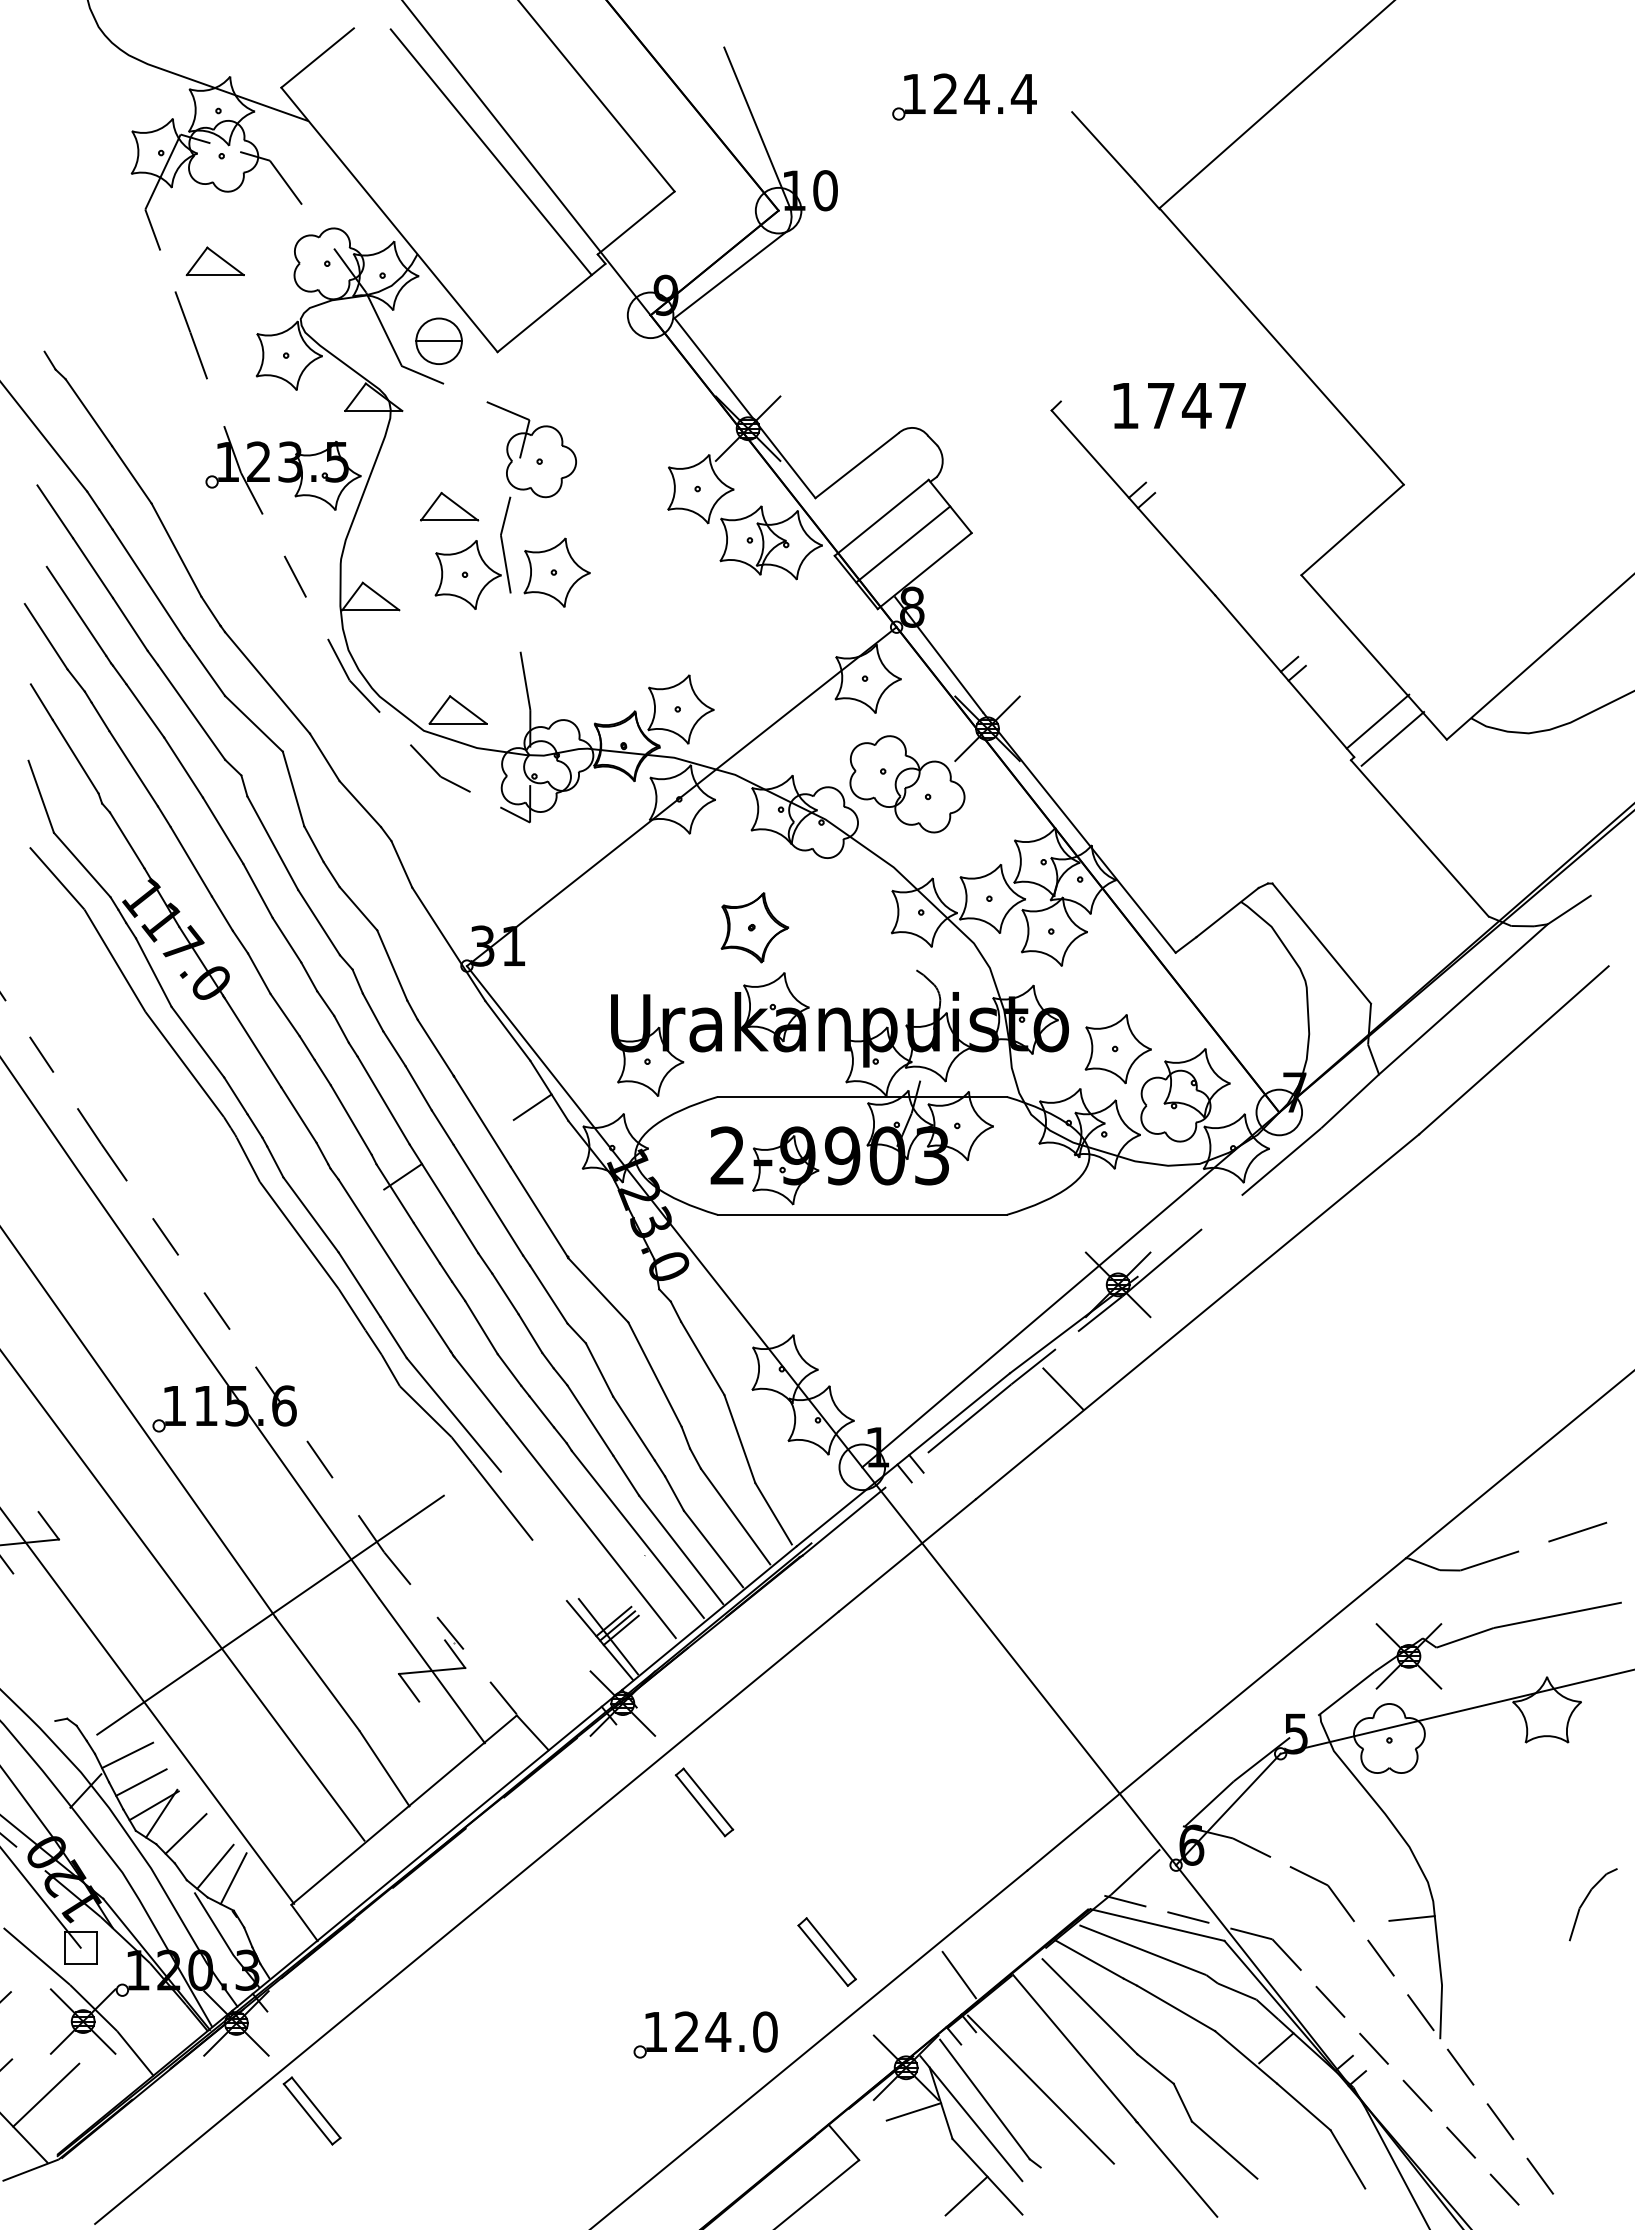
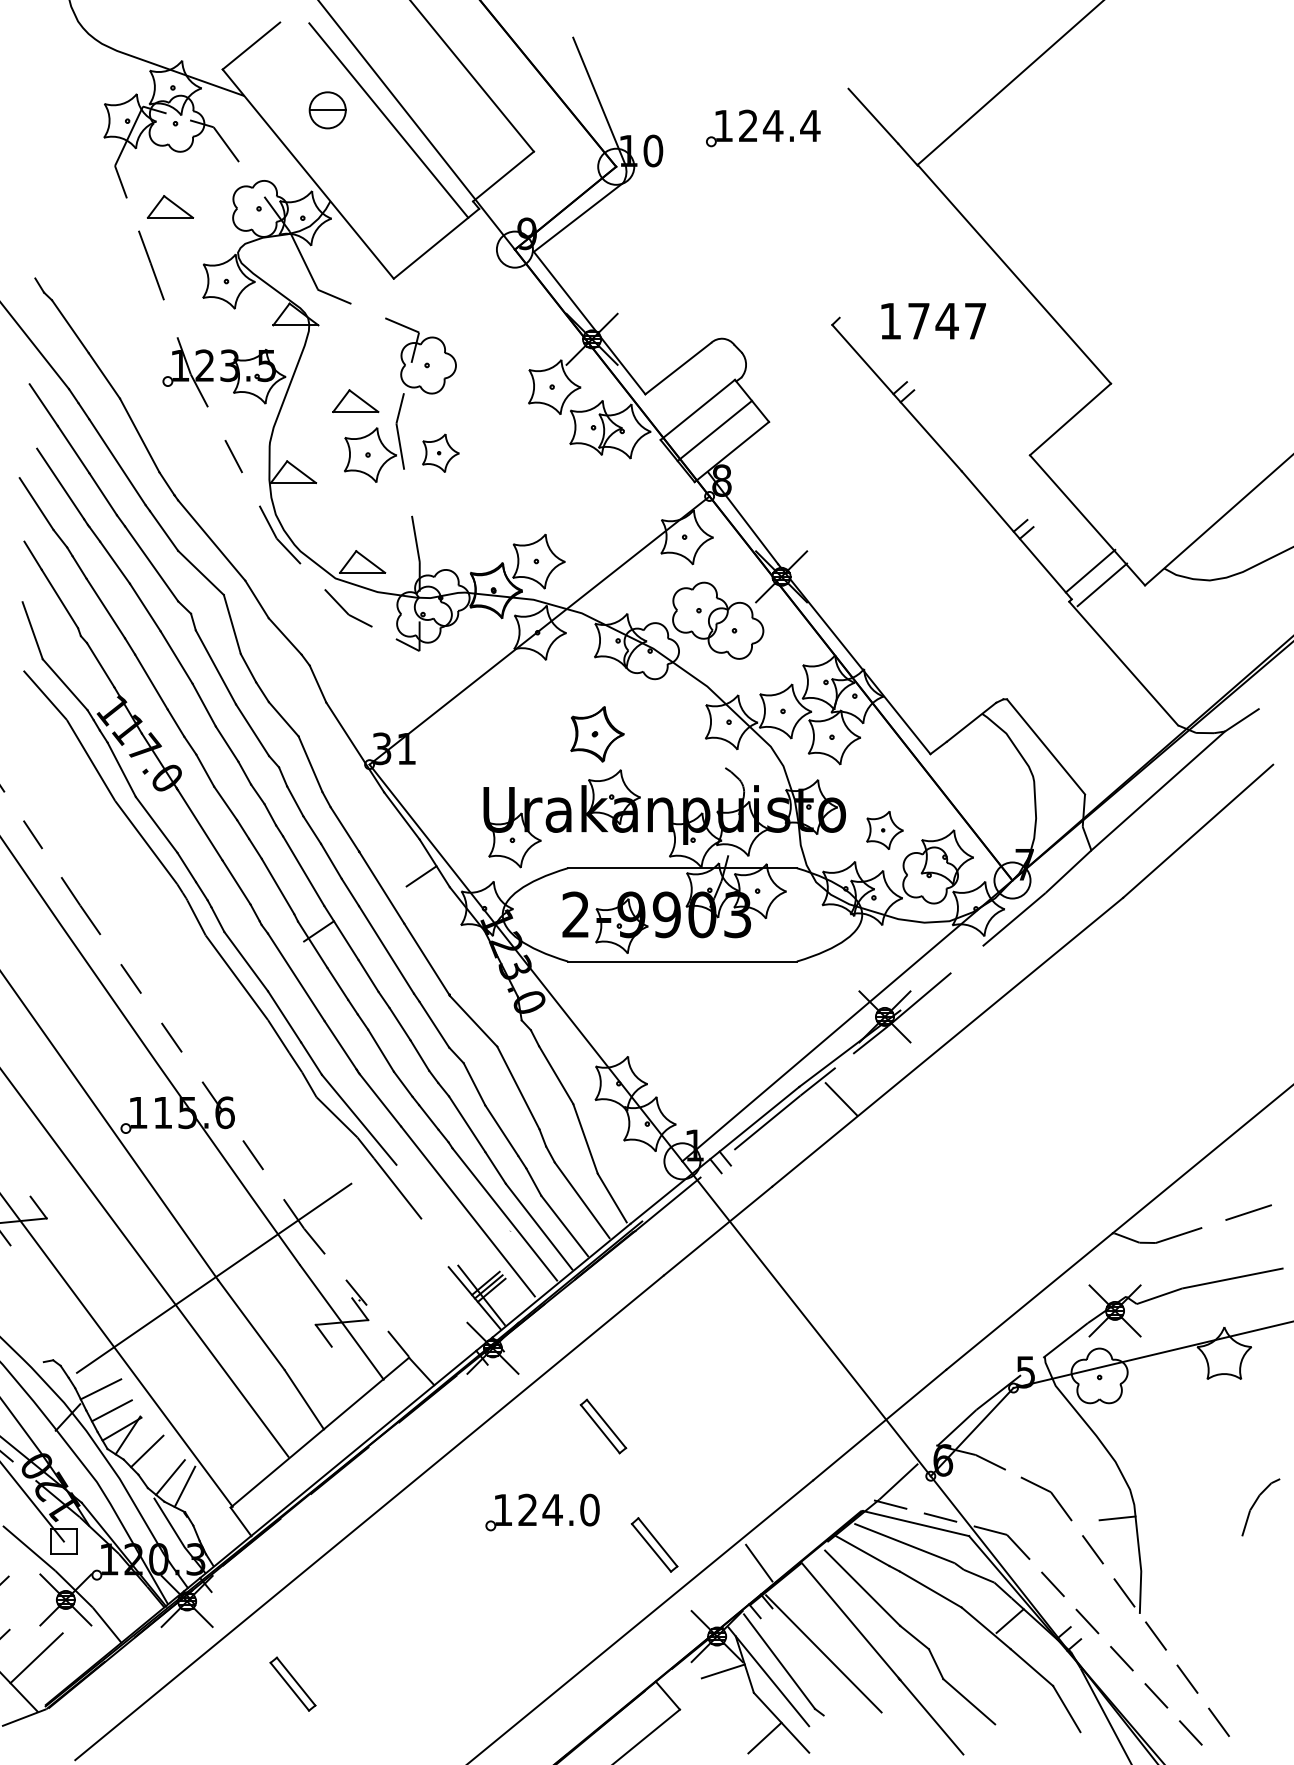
part: (964, 96) -> (763, 127), moved
part: (438, 340) -> (327, 109), moved
part: (556, 572) -> (440, 453), size x0.7
part: (1117, 1049) -> (884, 830), size x0.7
part: (704, 1802) -> (603, 1426), moved
part: (705, 2034) -> (542, 1512), moved
part: (311, 2110) -> (292, 1683), moved

